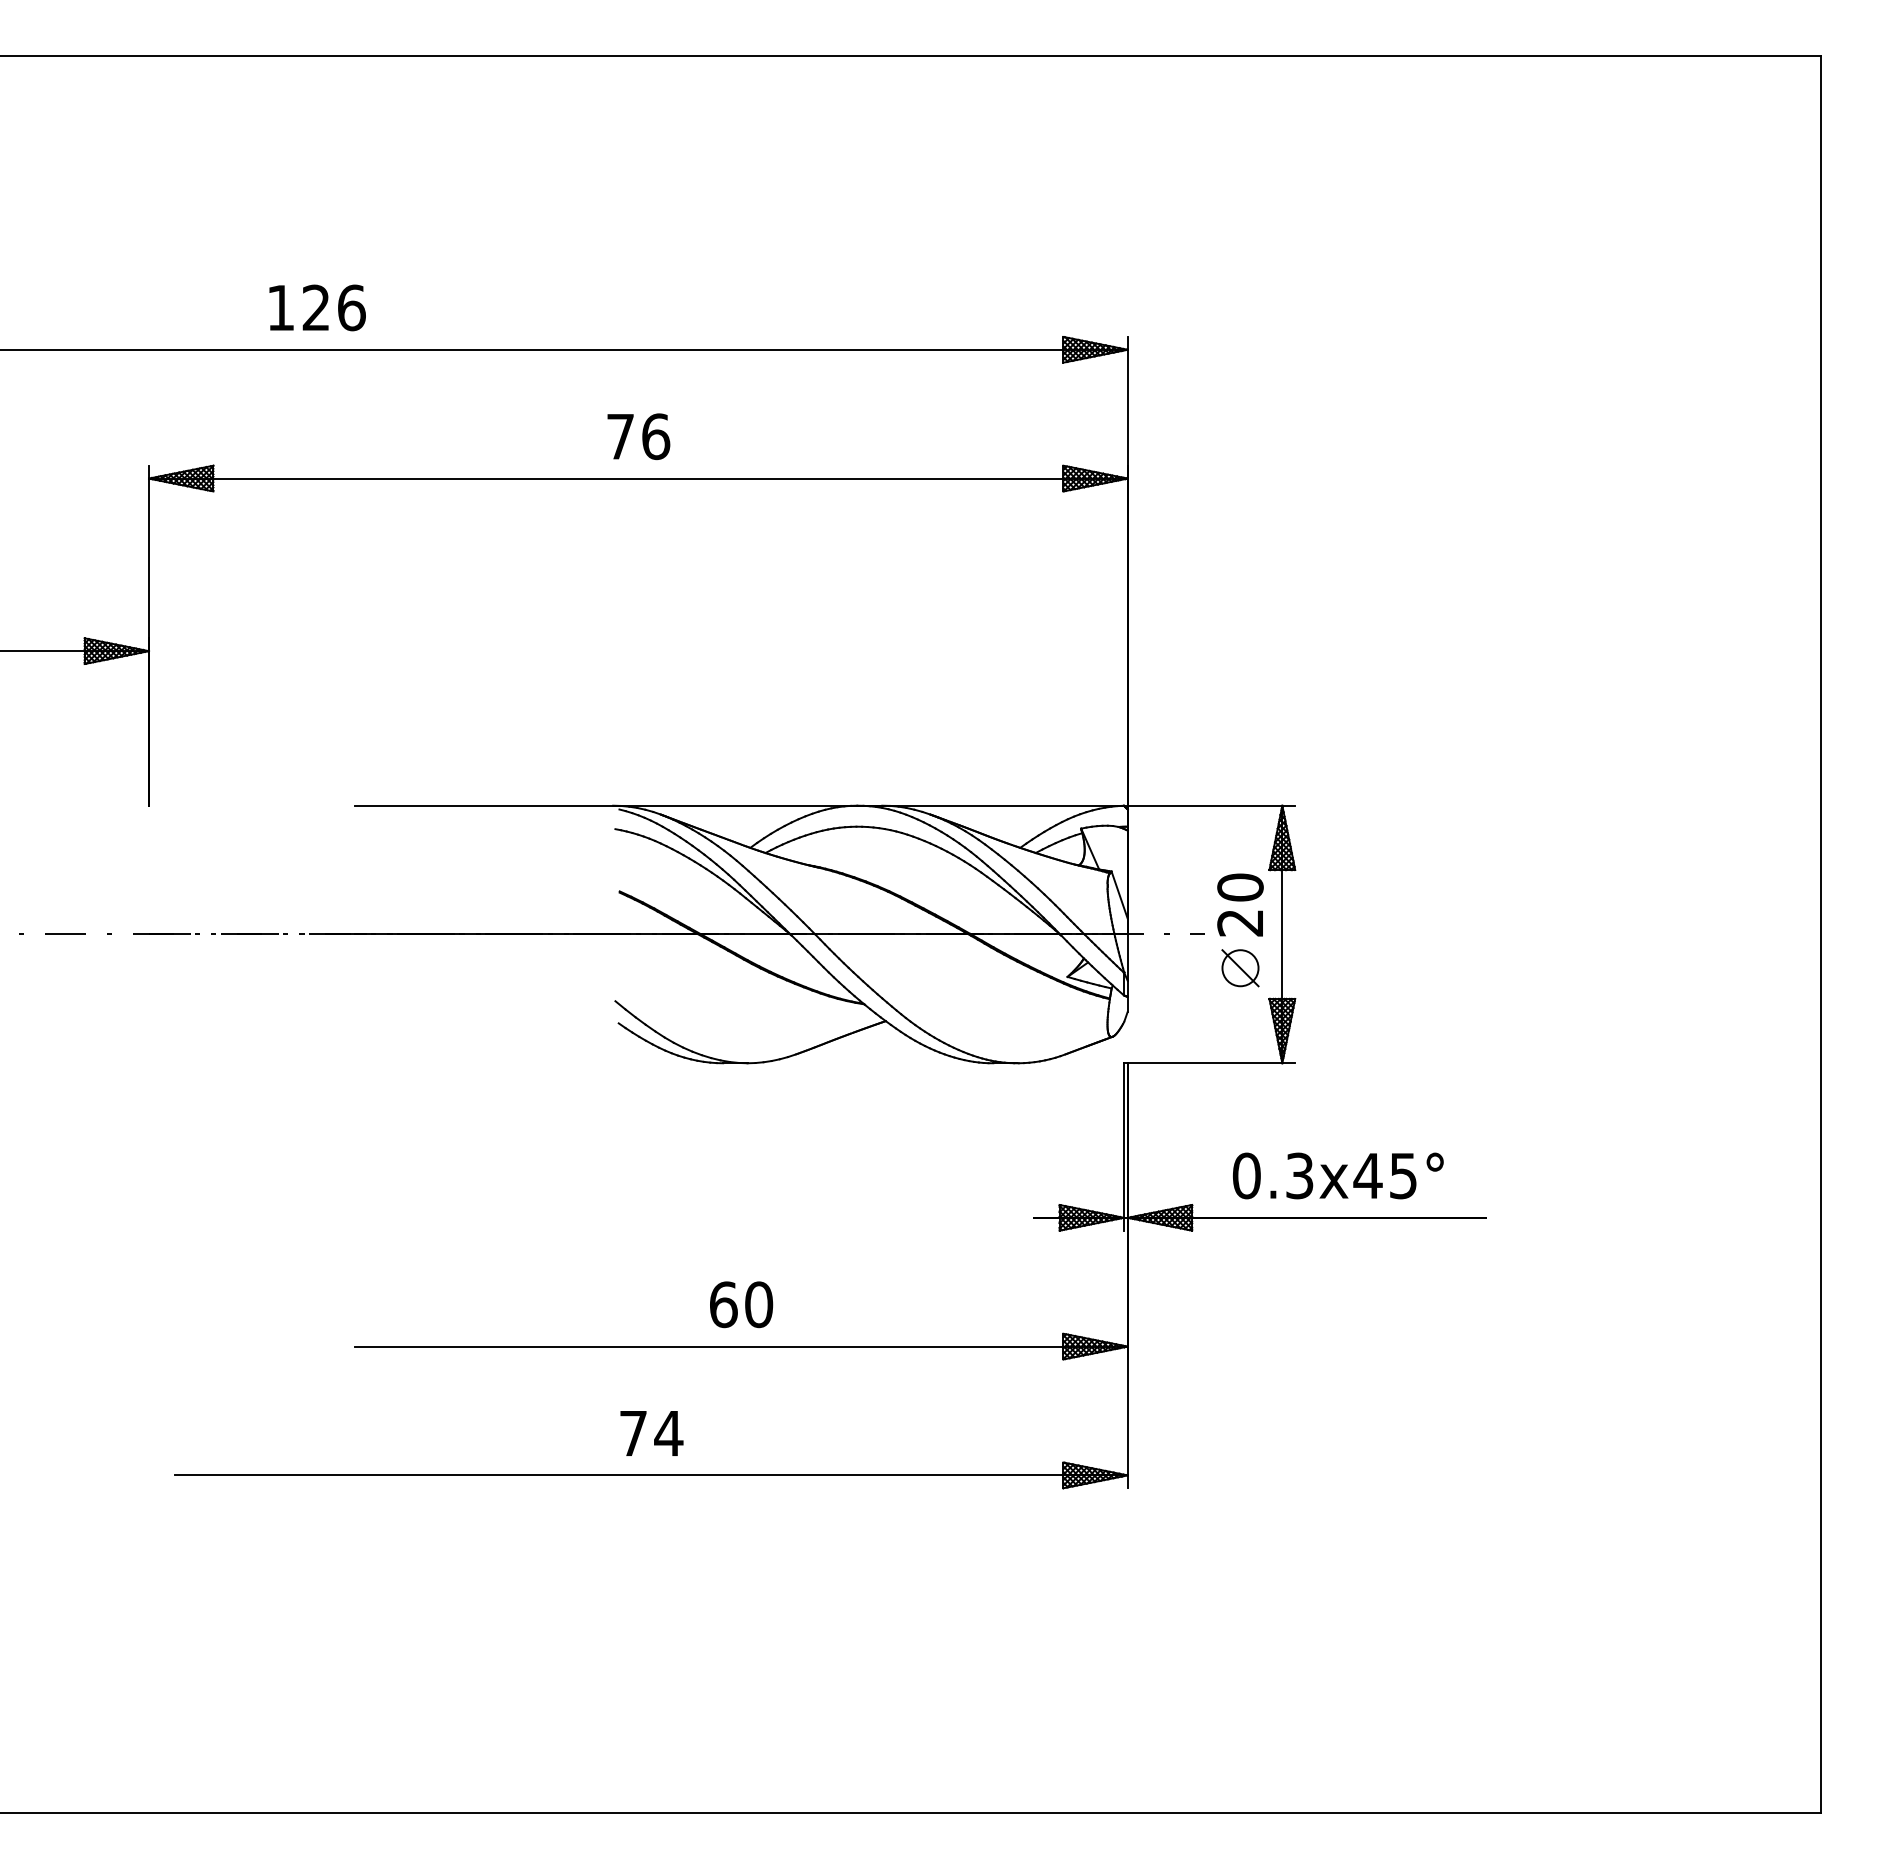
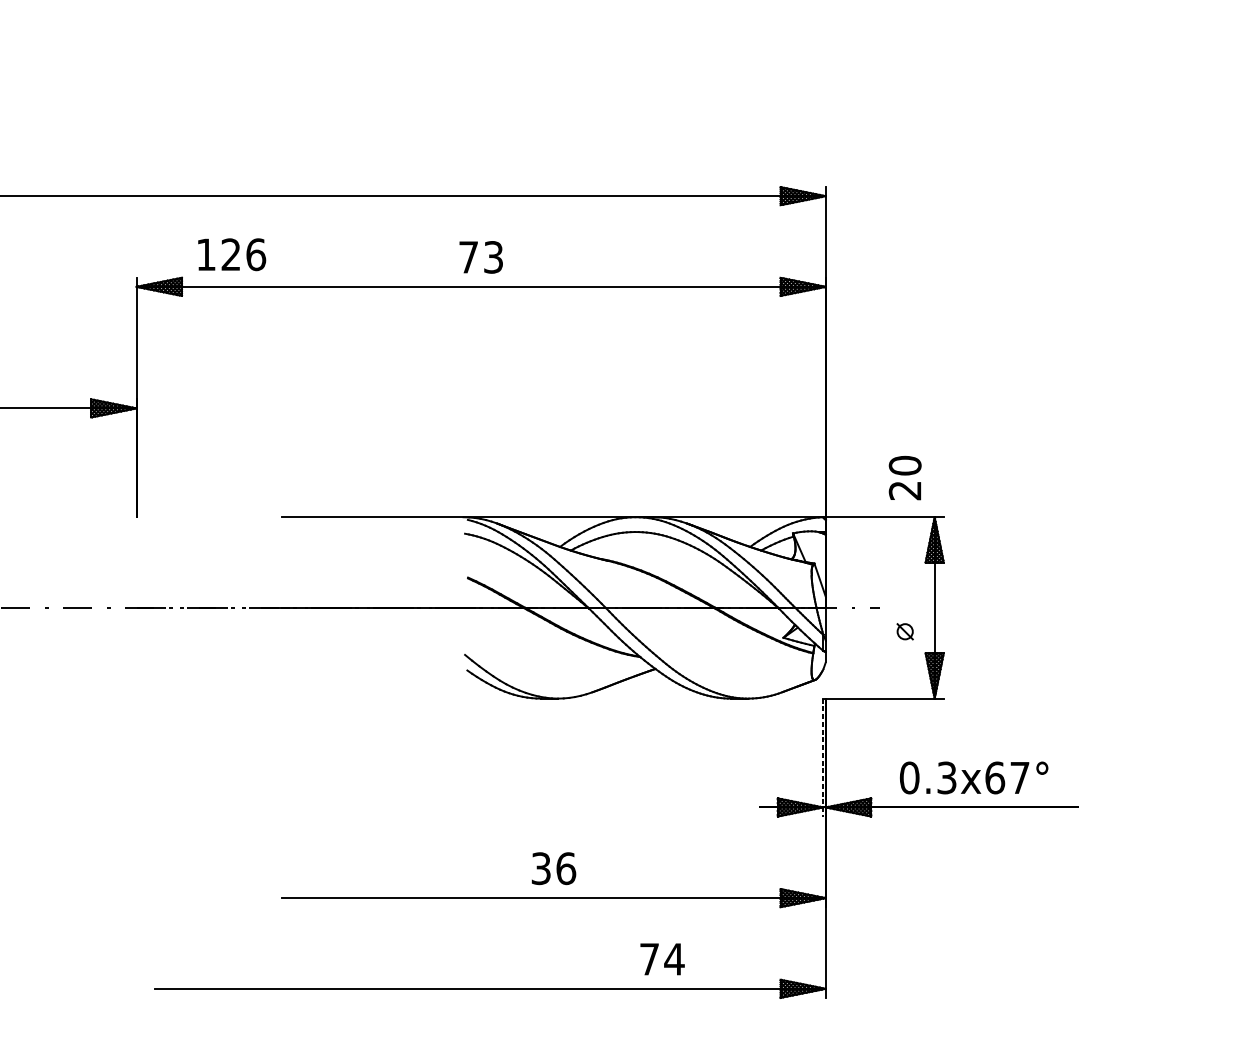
text: (317, 307) -> (232, 254), moved
text: (656, 436) -> (493, 257), 76 -> 73
text: (1240, 904) -> (905, 477), moved
part: (1240, 968) -> (905, 631), size x0.6
line: (1123, 1146) -> (822, 757), solid -> dashed
text: (1384, 1175) -> (1006, 777), 0.3x45° -> 0.3x67°
text: (741, 1304) -> (553, 868), 60 -> 36
text: (651, 1433) -> (662, 959), moved

